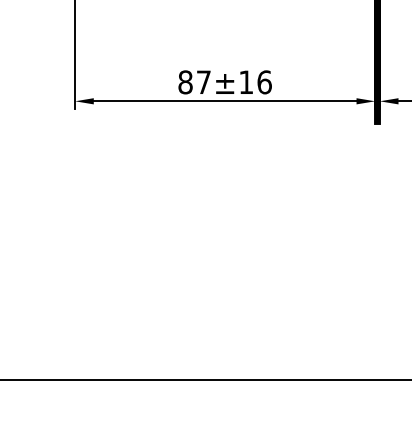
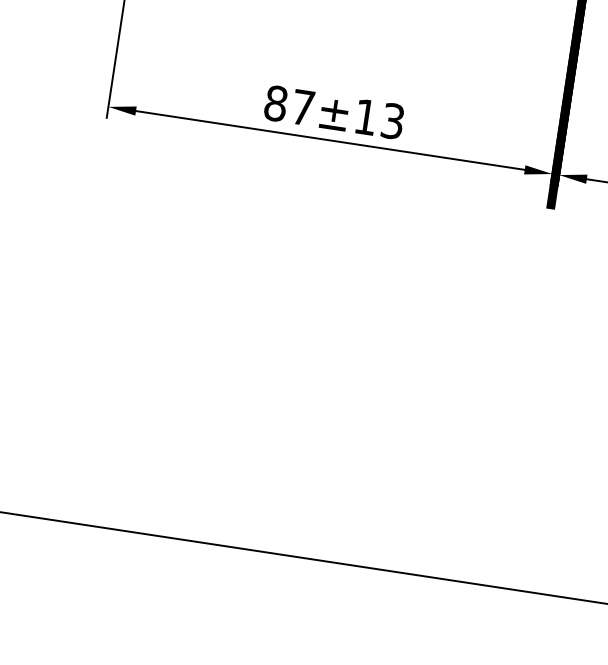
text: (264, 82) -> (392, 121), 87±16 -> 87±13

